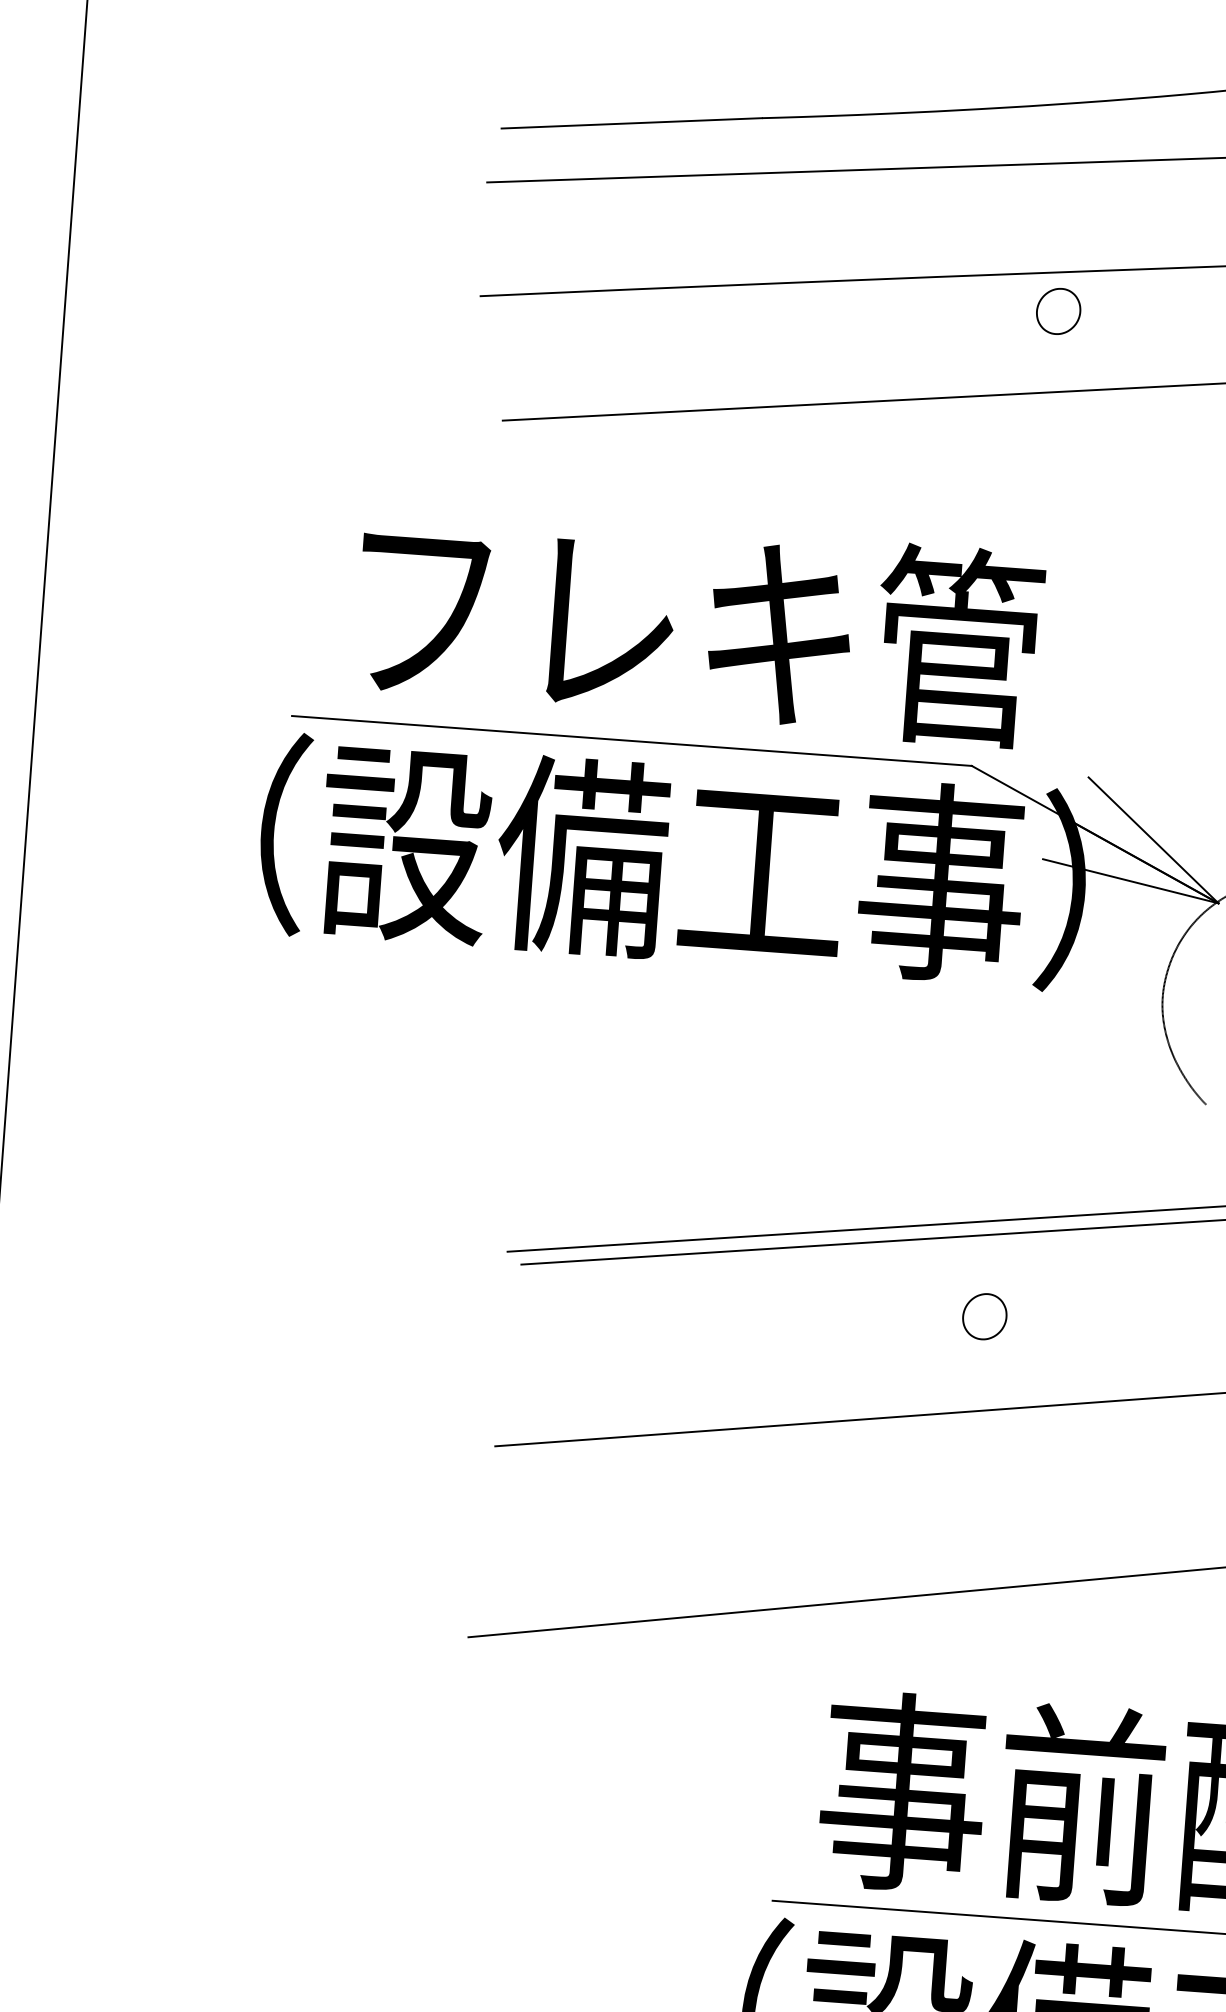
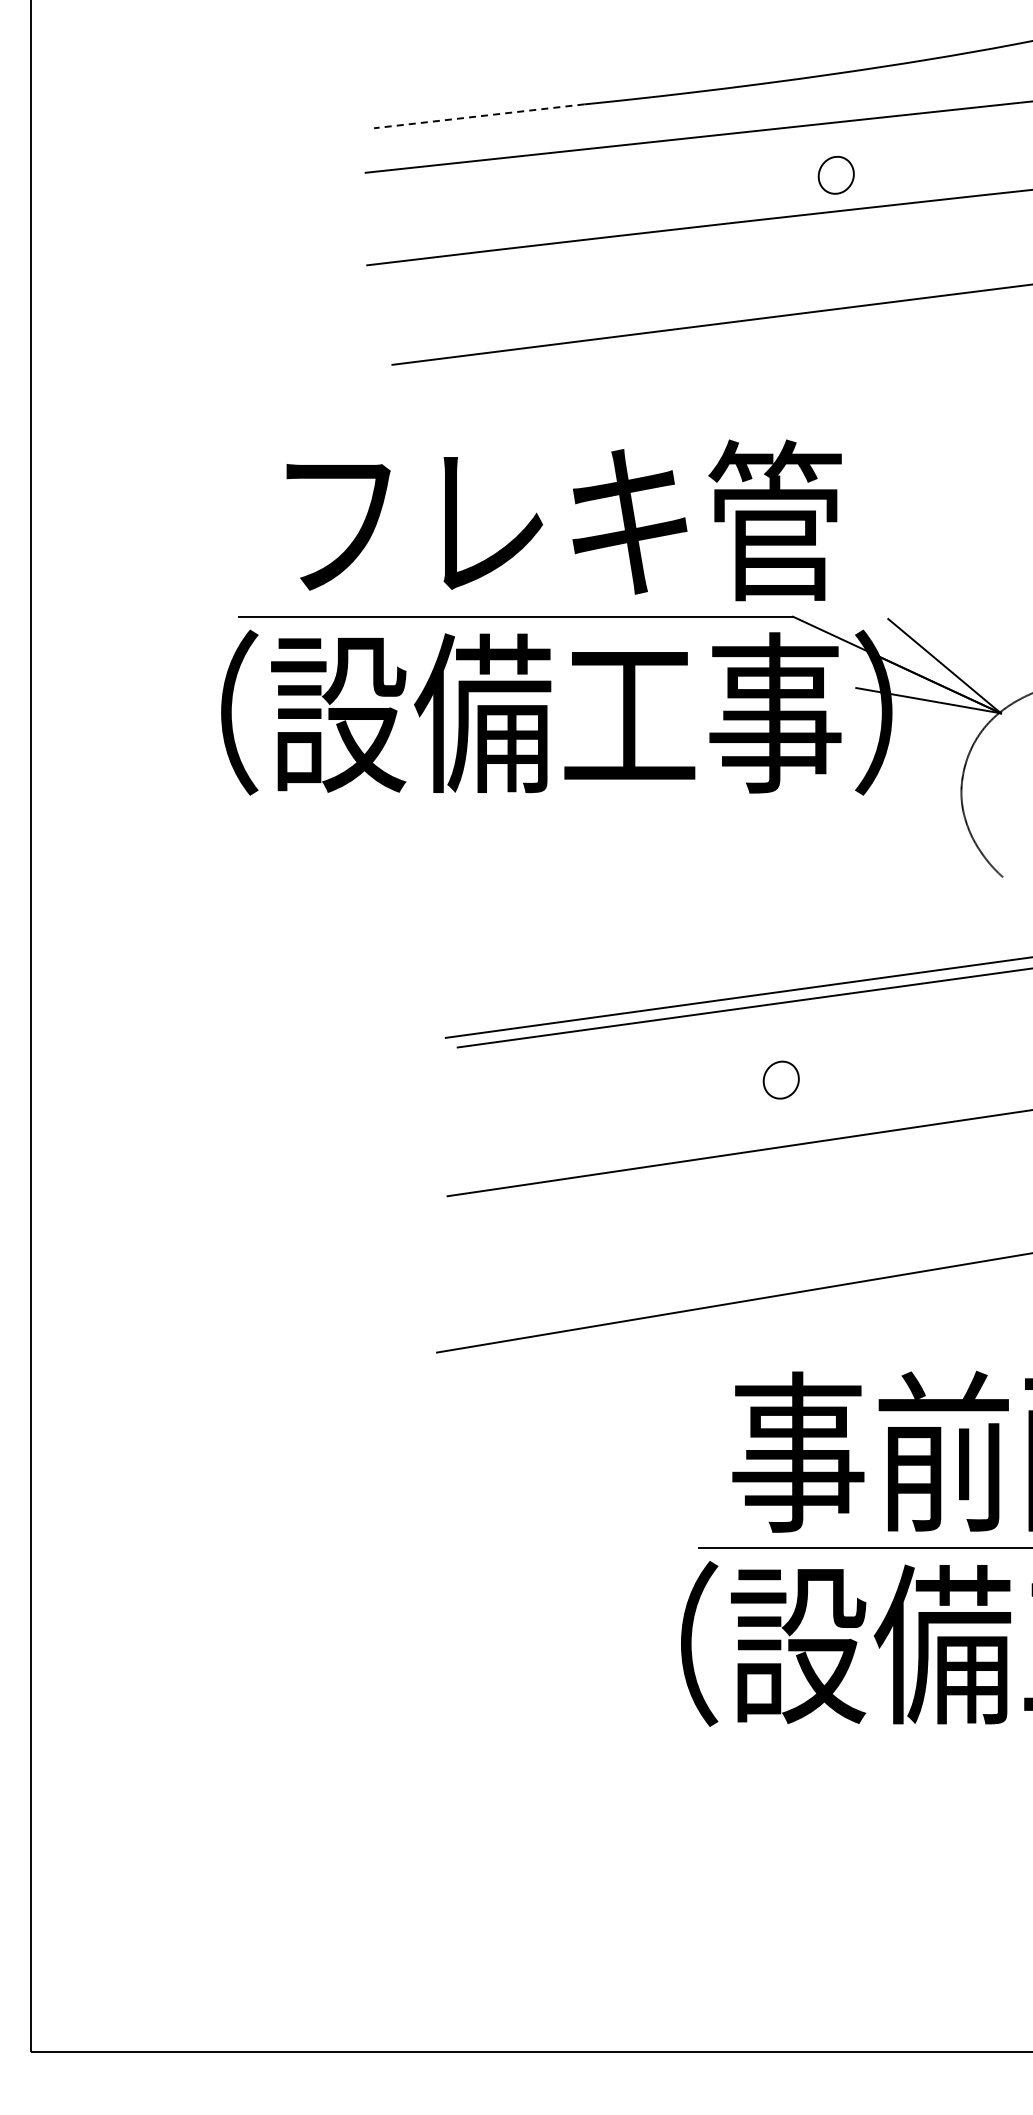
line: (632, 123) -> (479, 116), solid -> dashed
part: (1057, 311) -> (835, 175), moved
part: (983, 1315) -> (780, 1079), moved

